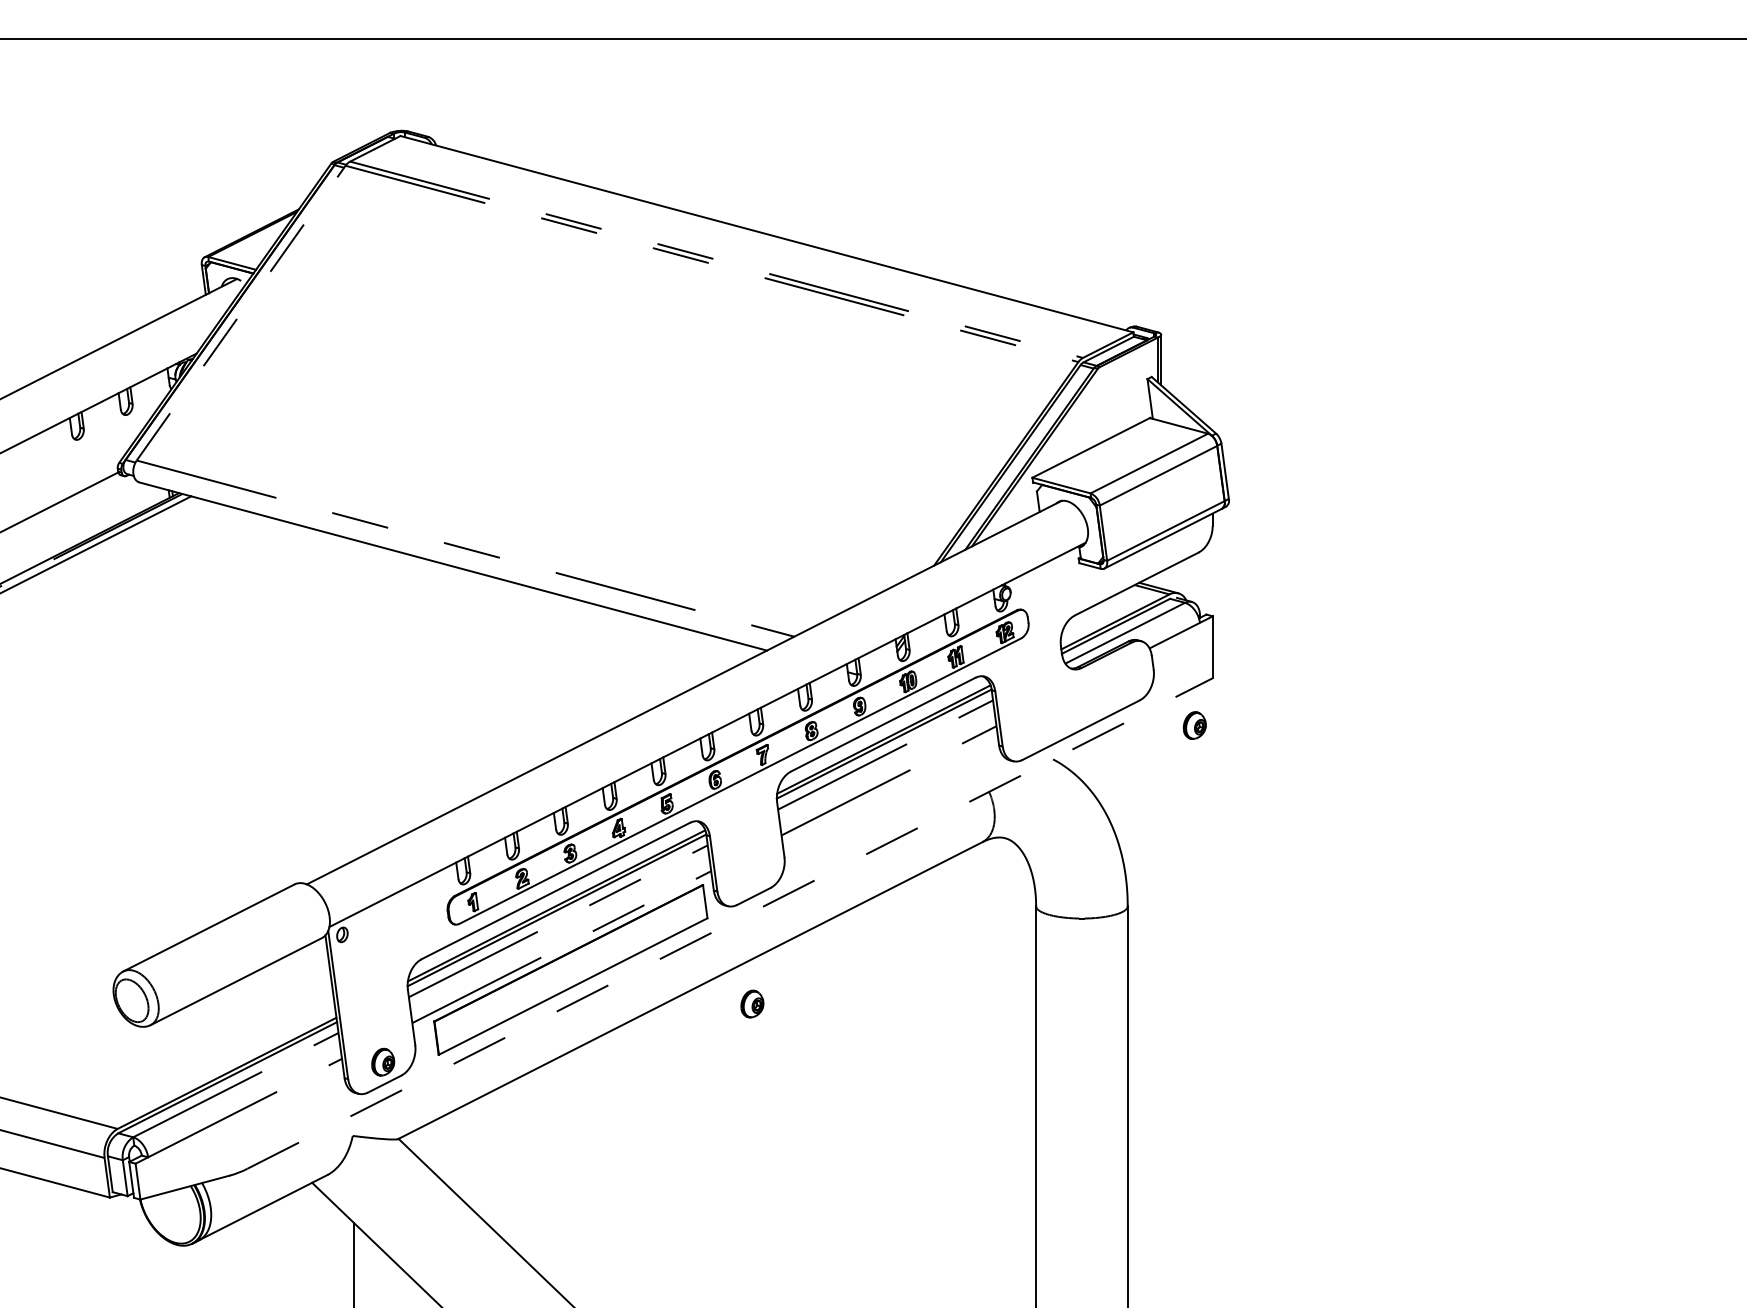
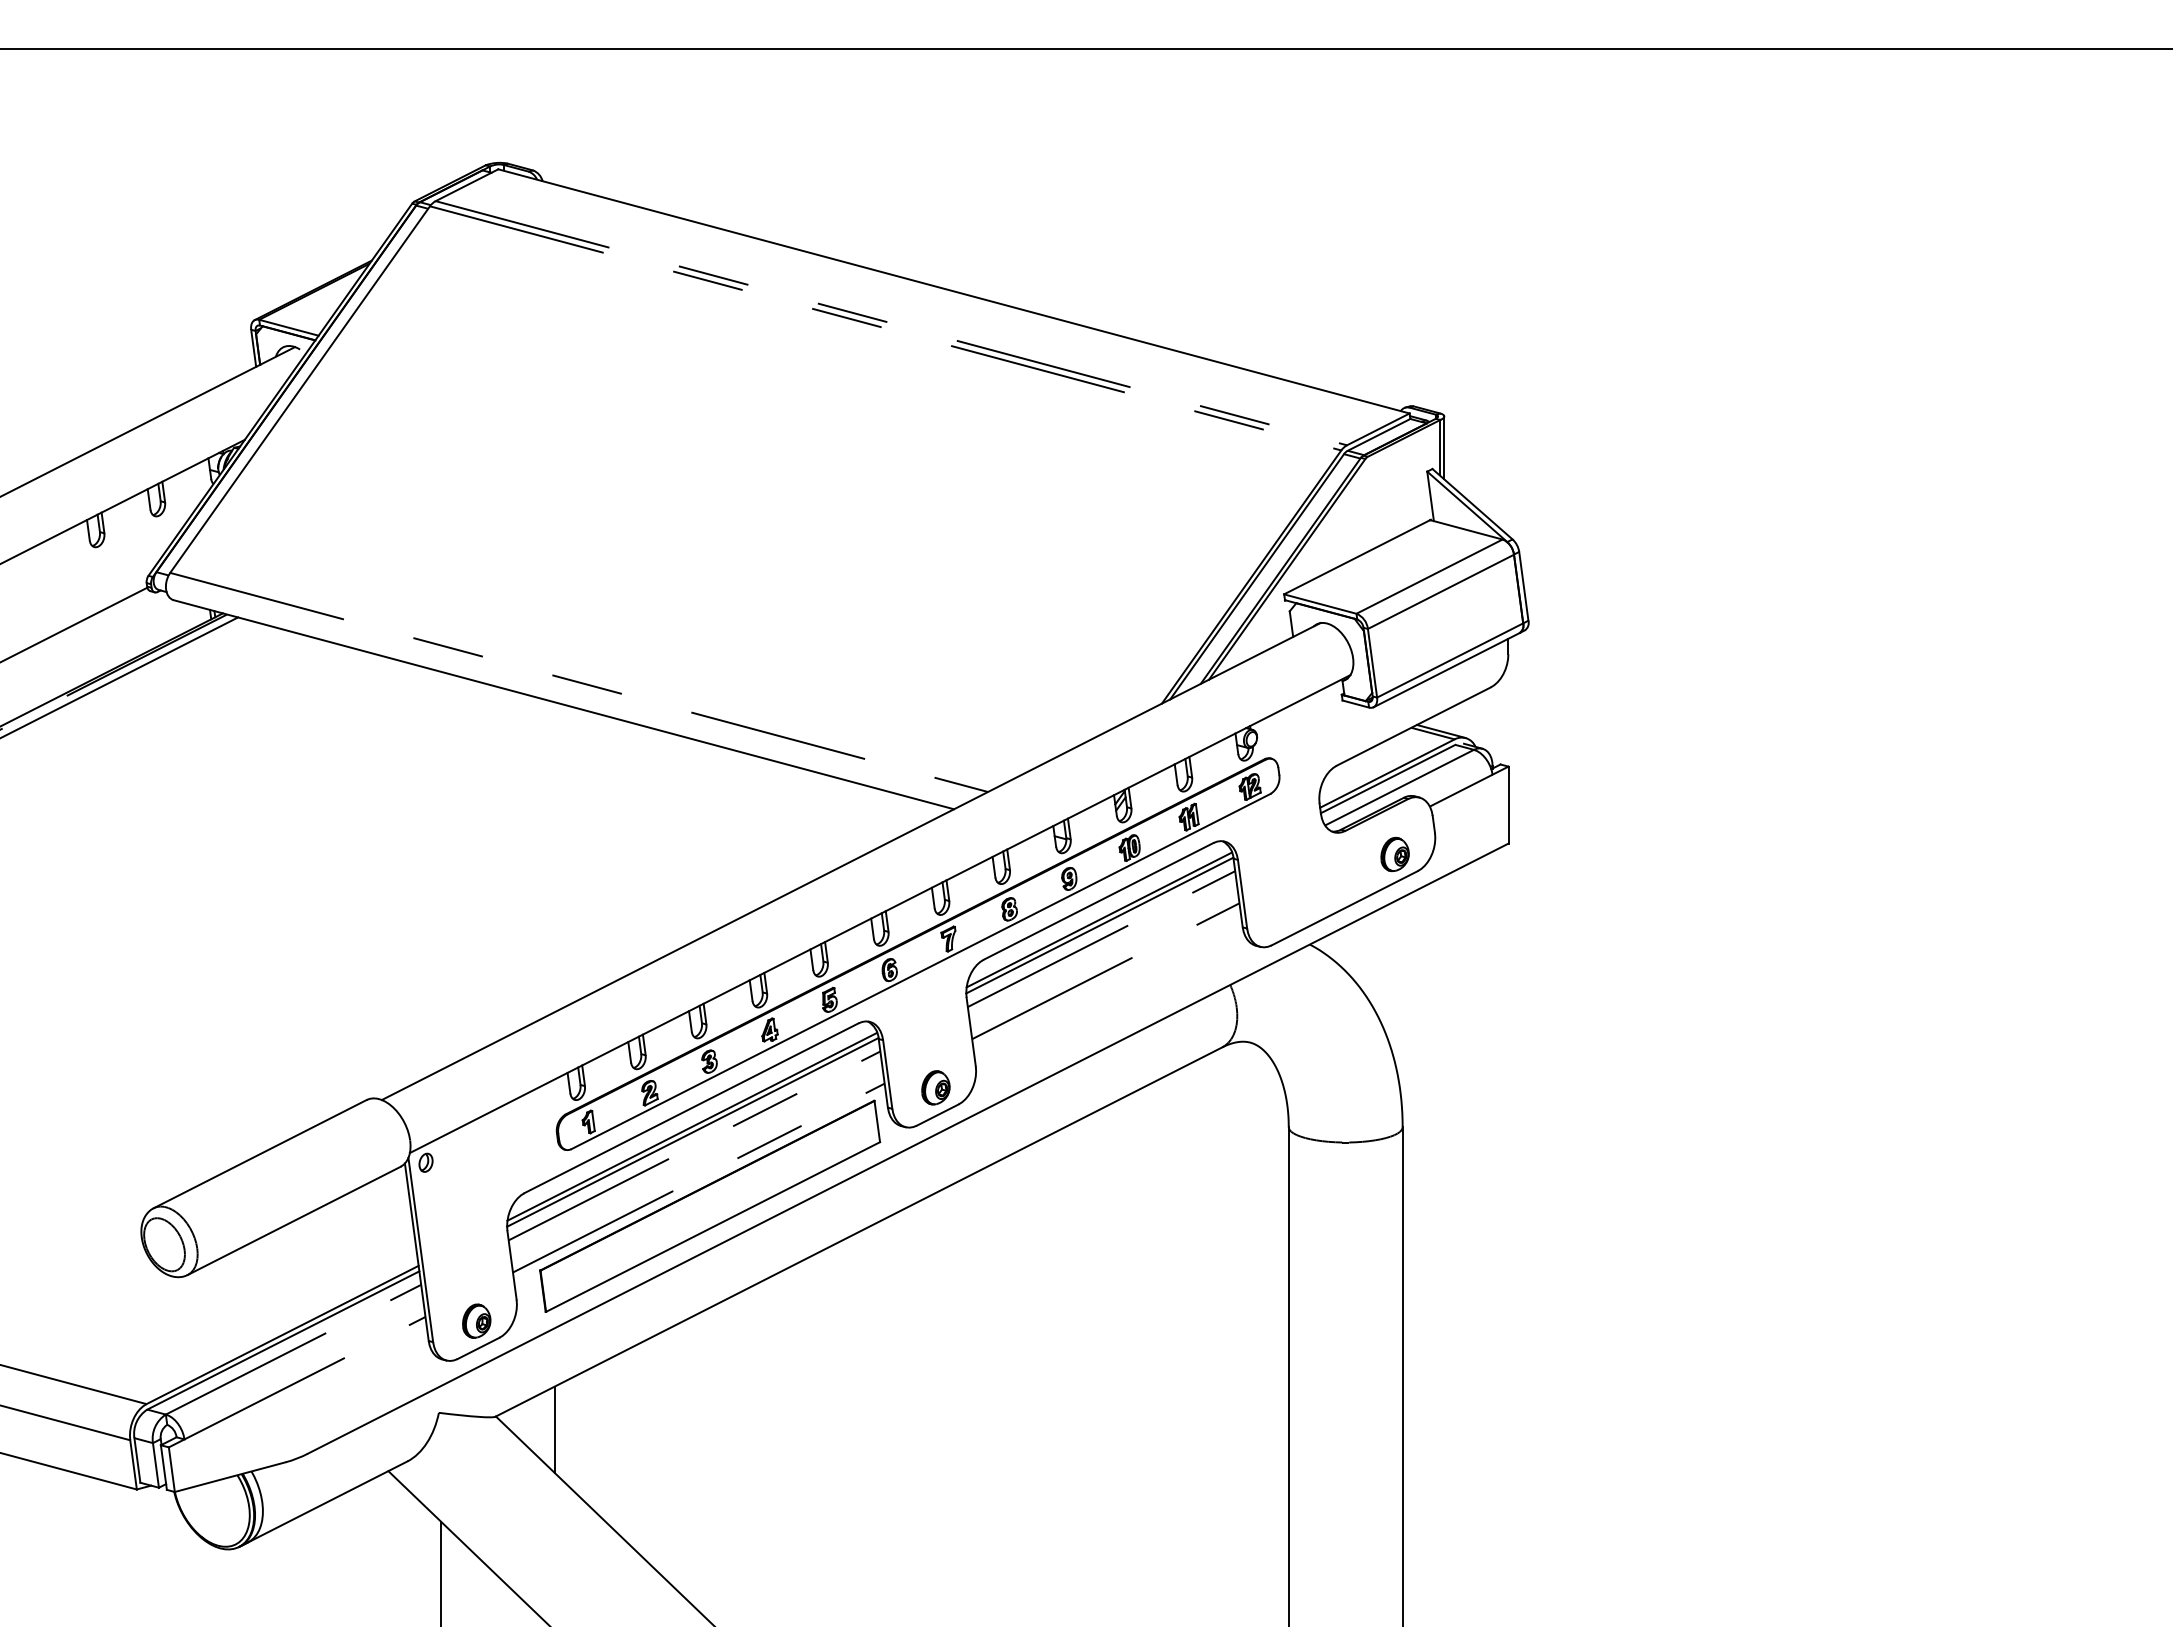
line: (241, 313) -> (300, 389), dashed -> solid
part: (1194, 725) -> (1394, 854), moved
line: (730, 923) -> (908, 1148), dashed -> solid
part: (752, 1003) -> (935, 1087), moved
line: (445, 1149) -> (554, 1429), added

